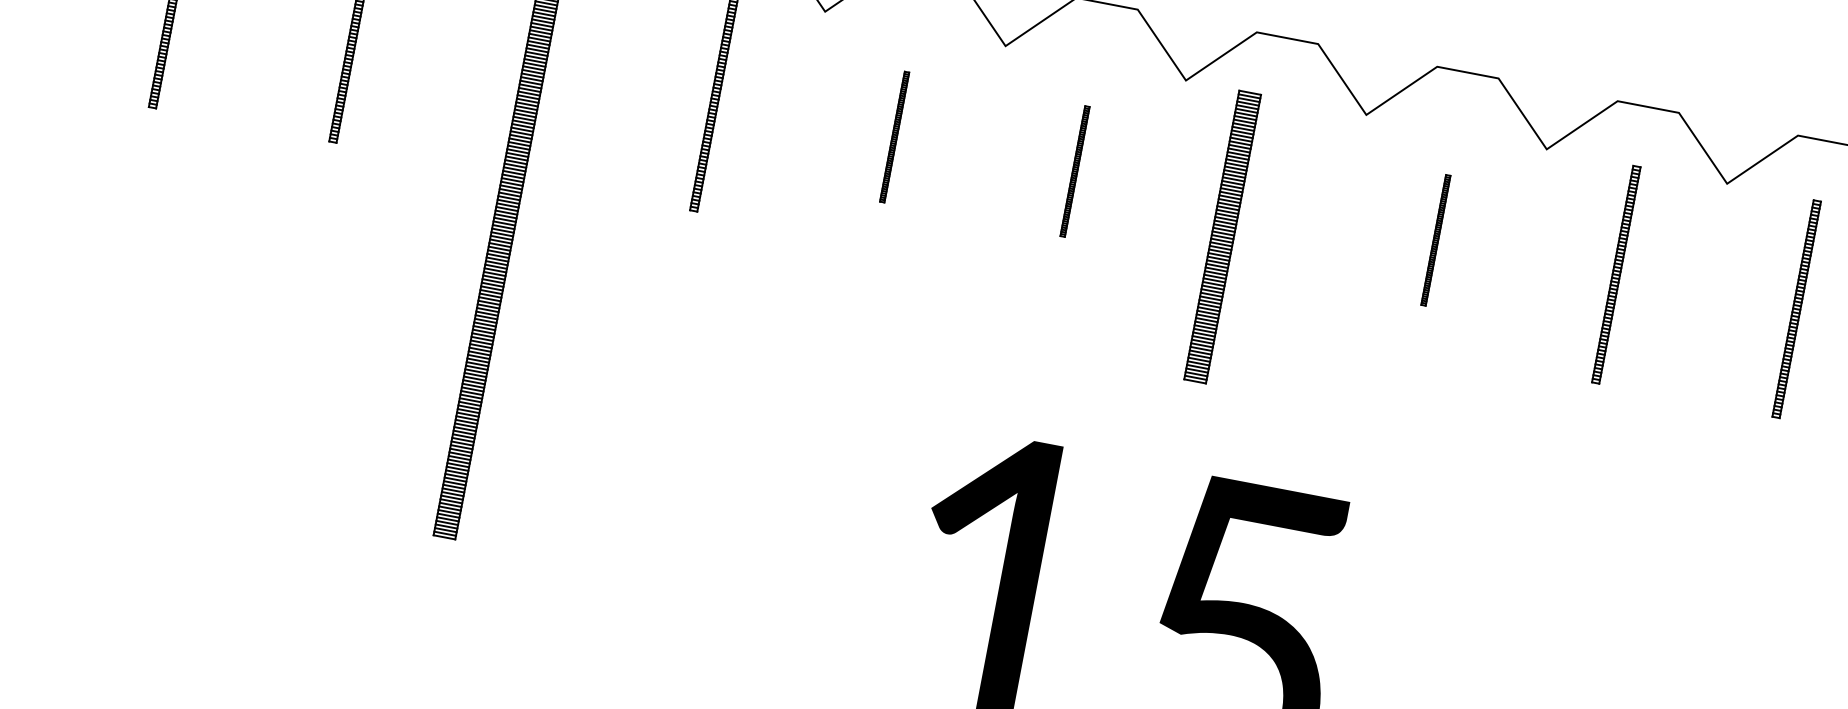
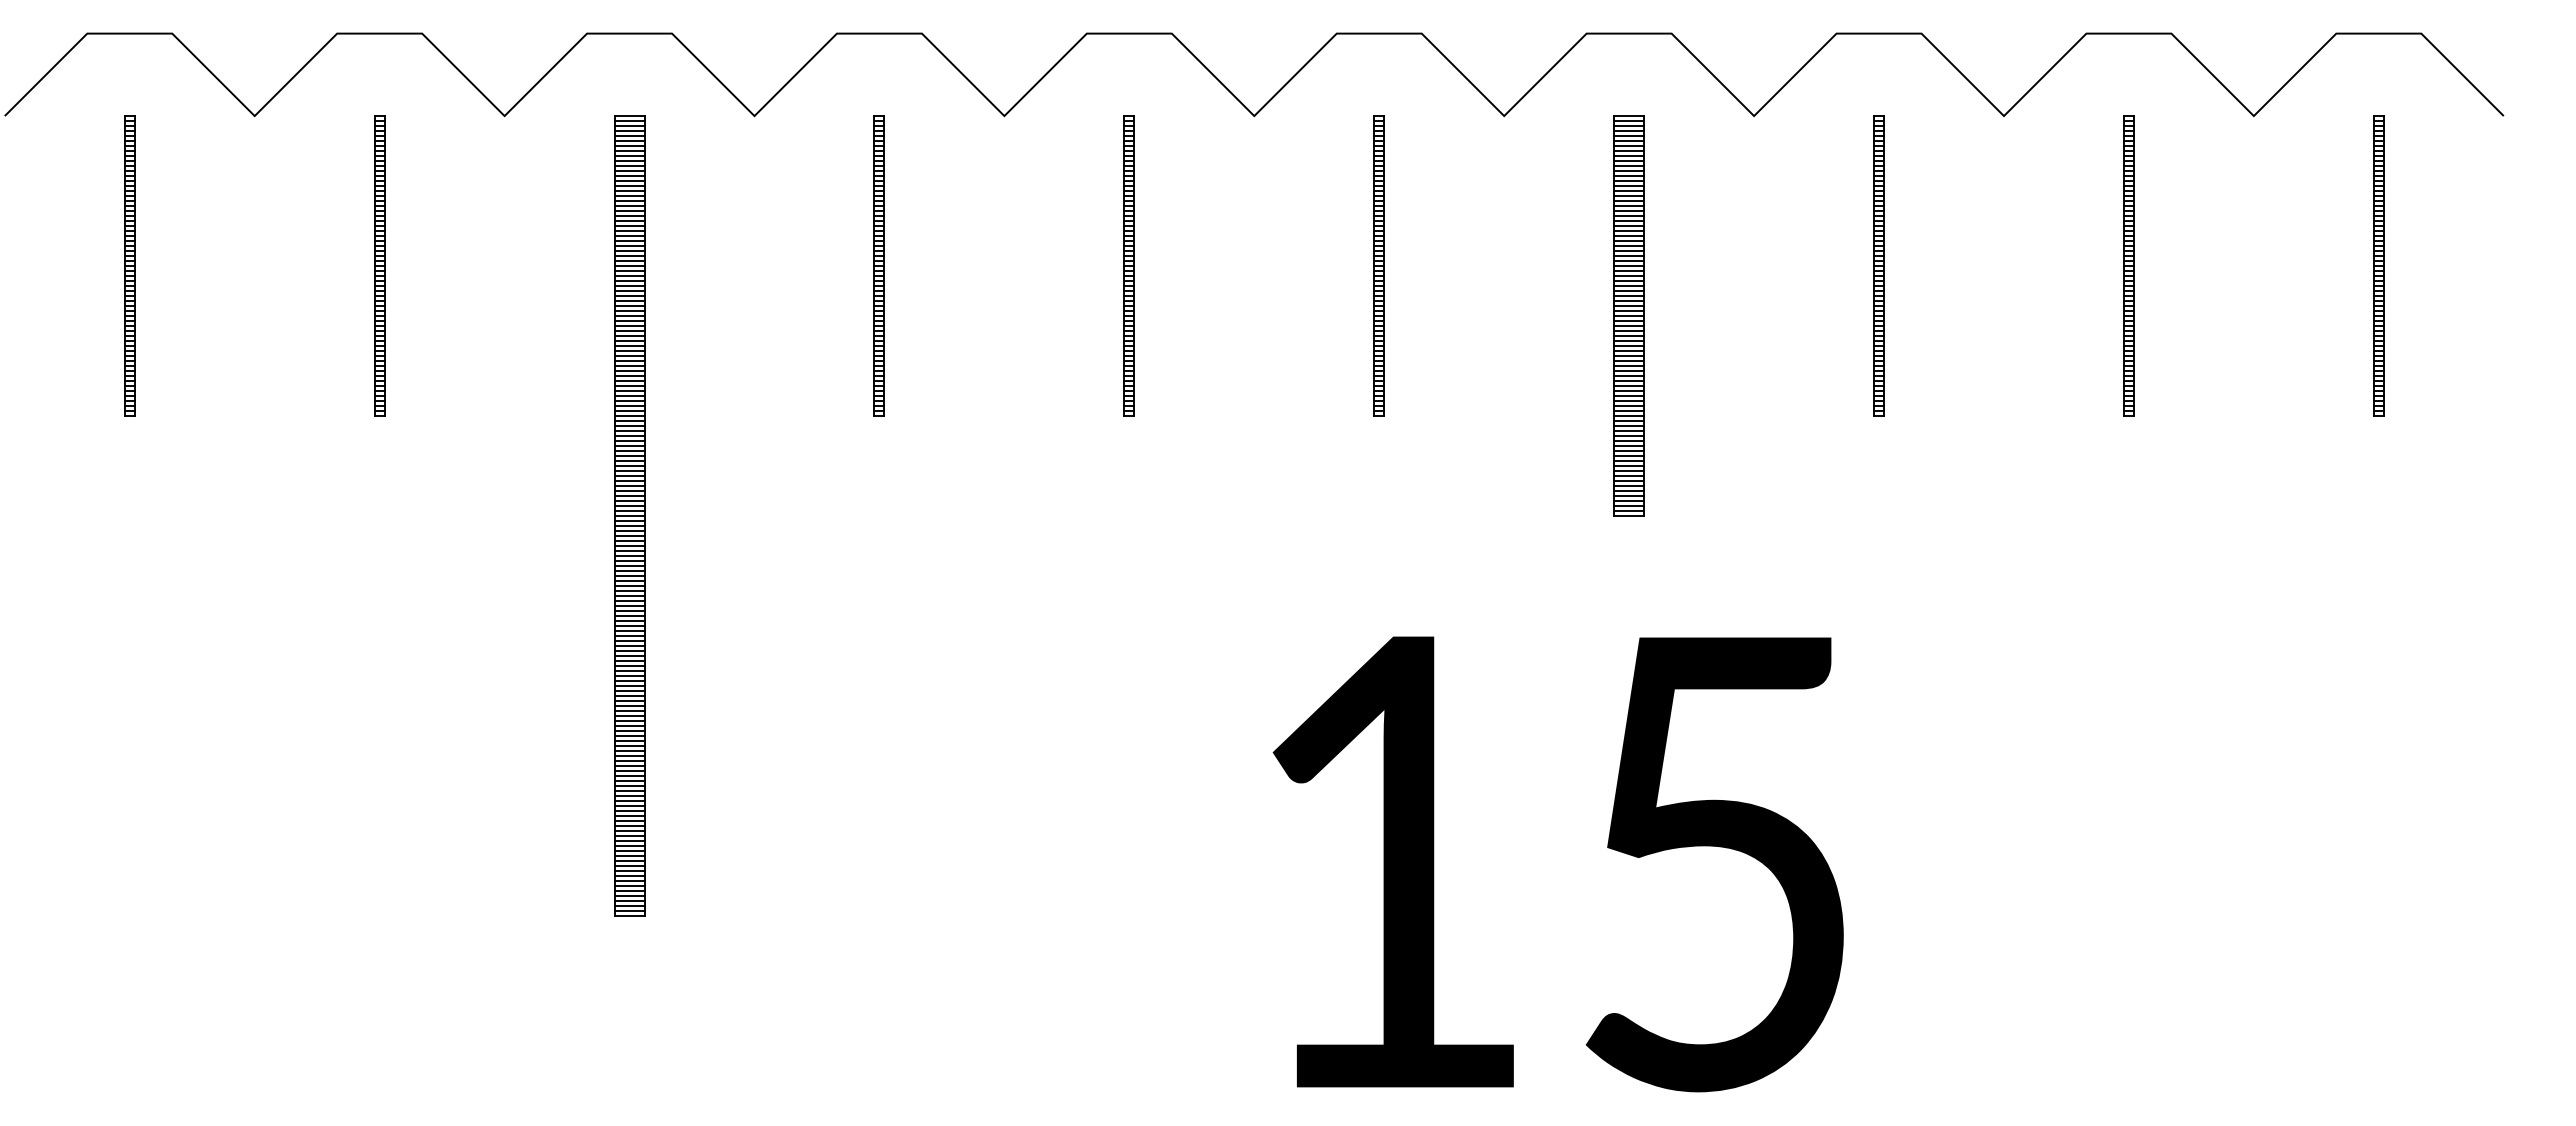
part: (894, 136) -> (1128, 265), size x1.67
part: (1074, 171) -> (1378, 265), size x1.67
part: (1222, 236) -> (1628, 315), moved
part: (1435, 239) -> (1878, 265), size x1.67

